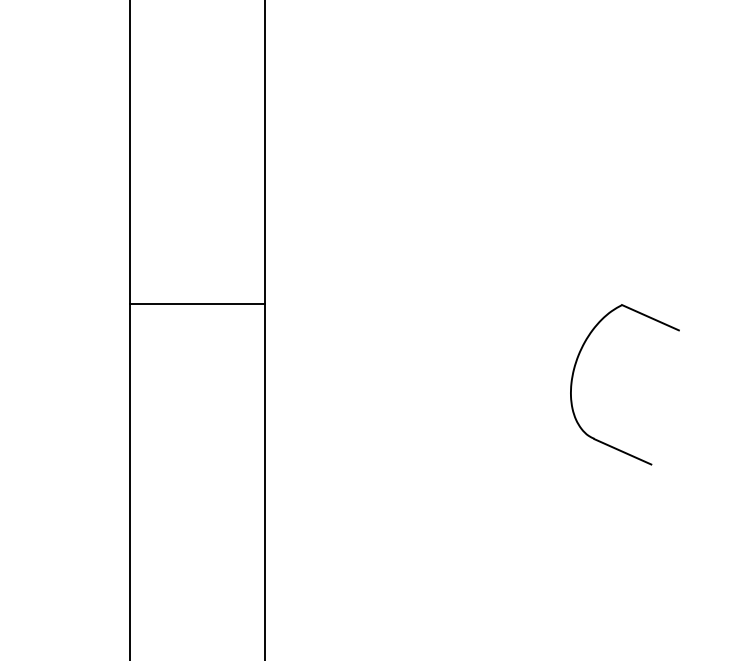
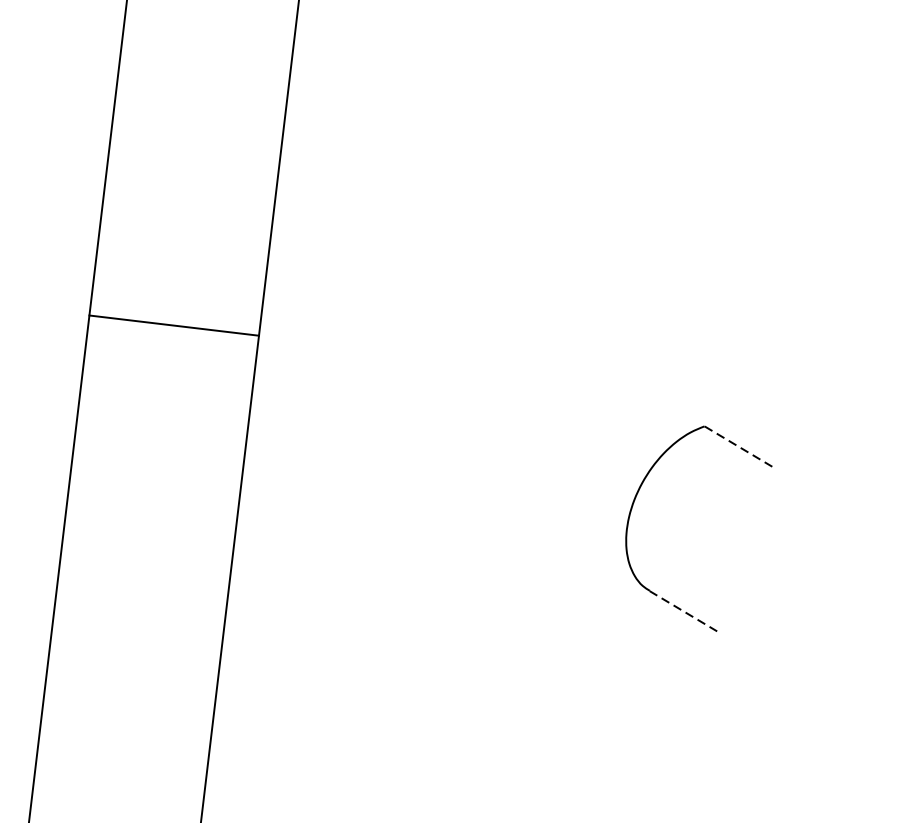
line: (197, 303) -> (174, 325), moved
line: (650, 317) -> (738, 446), solid -> dashed
line: (623, 452) -> (684, 612), solid -> dashed

